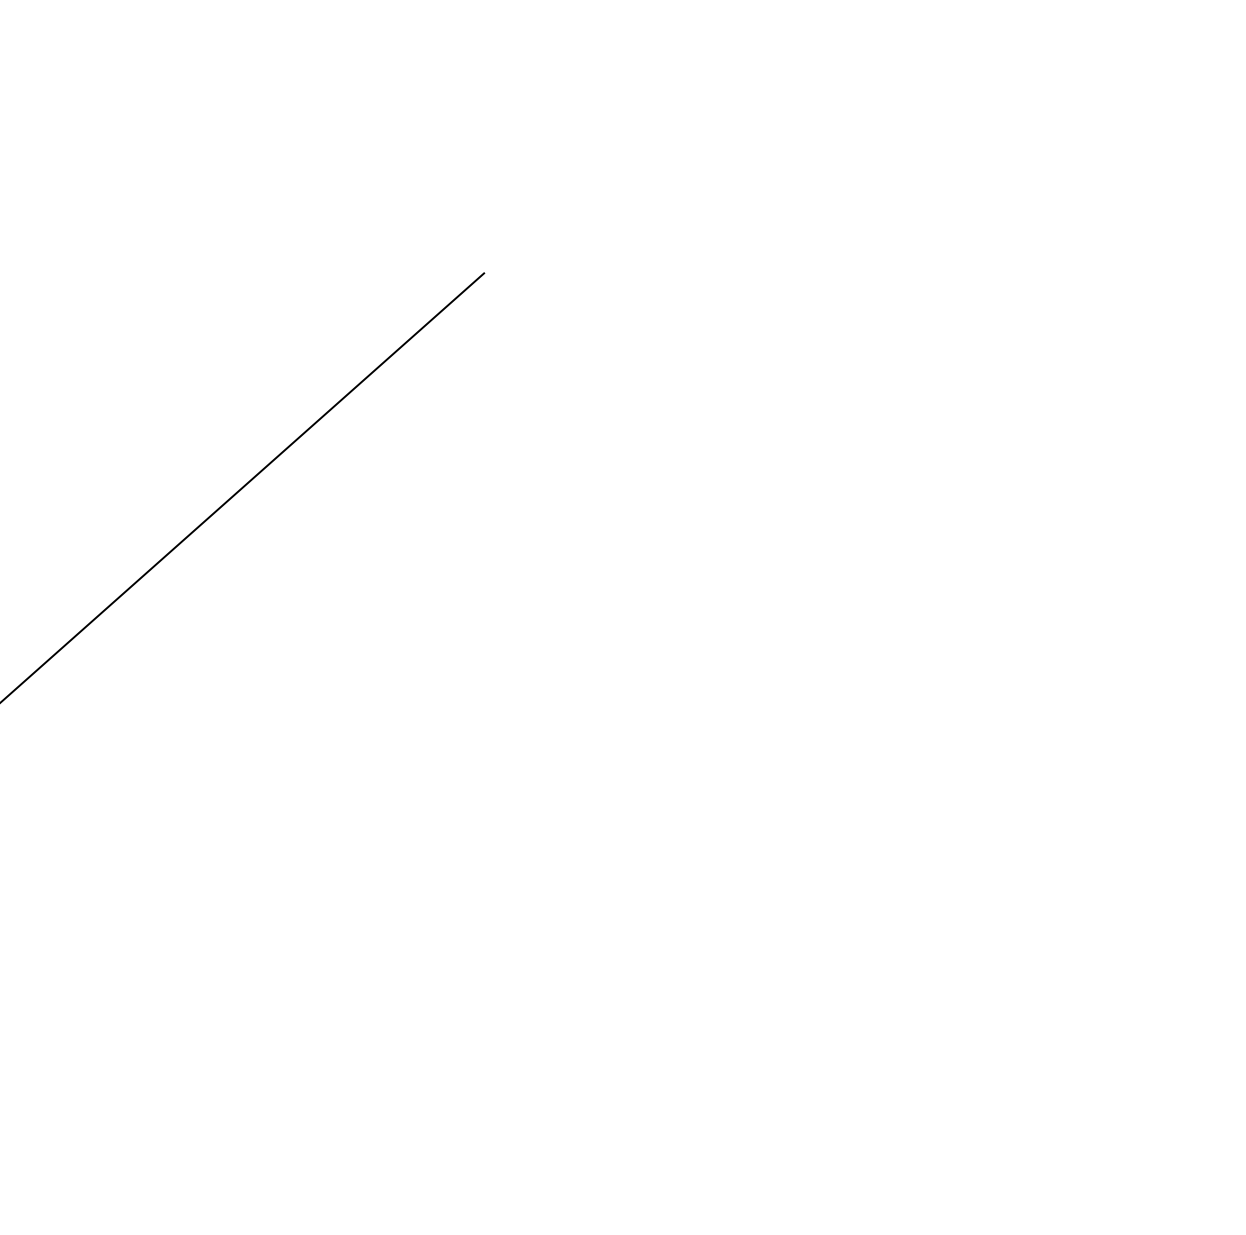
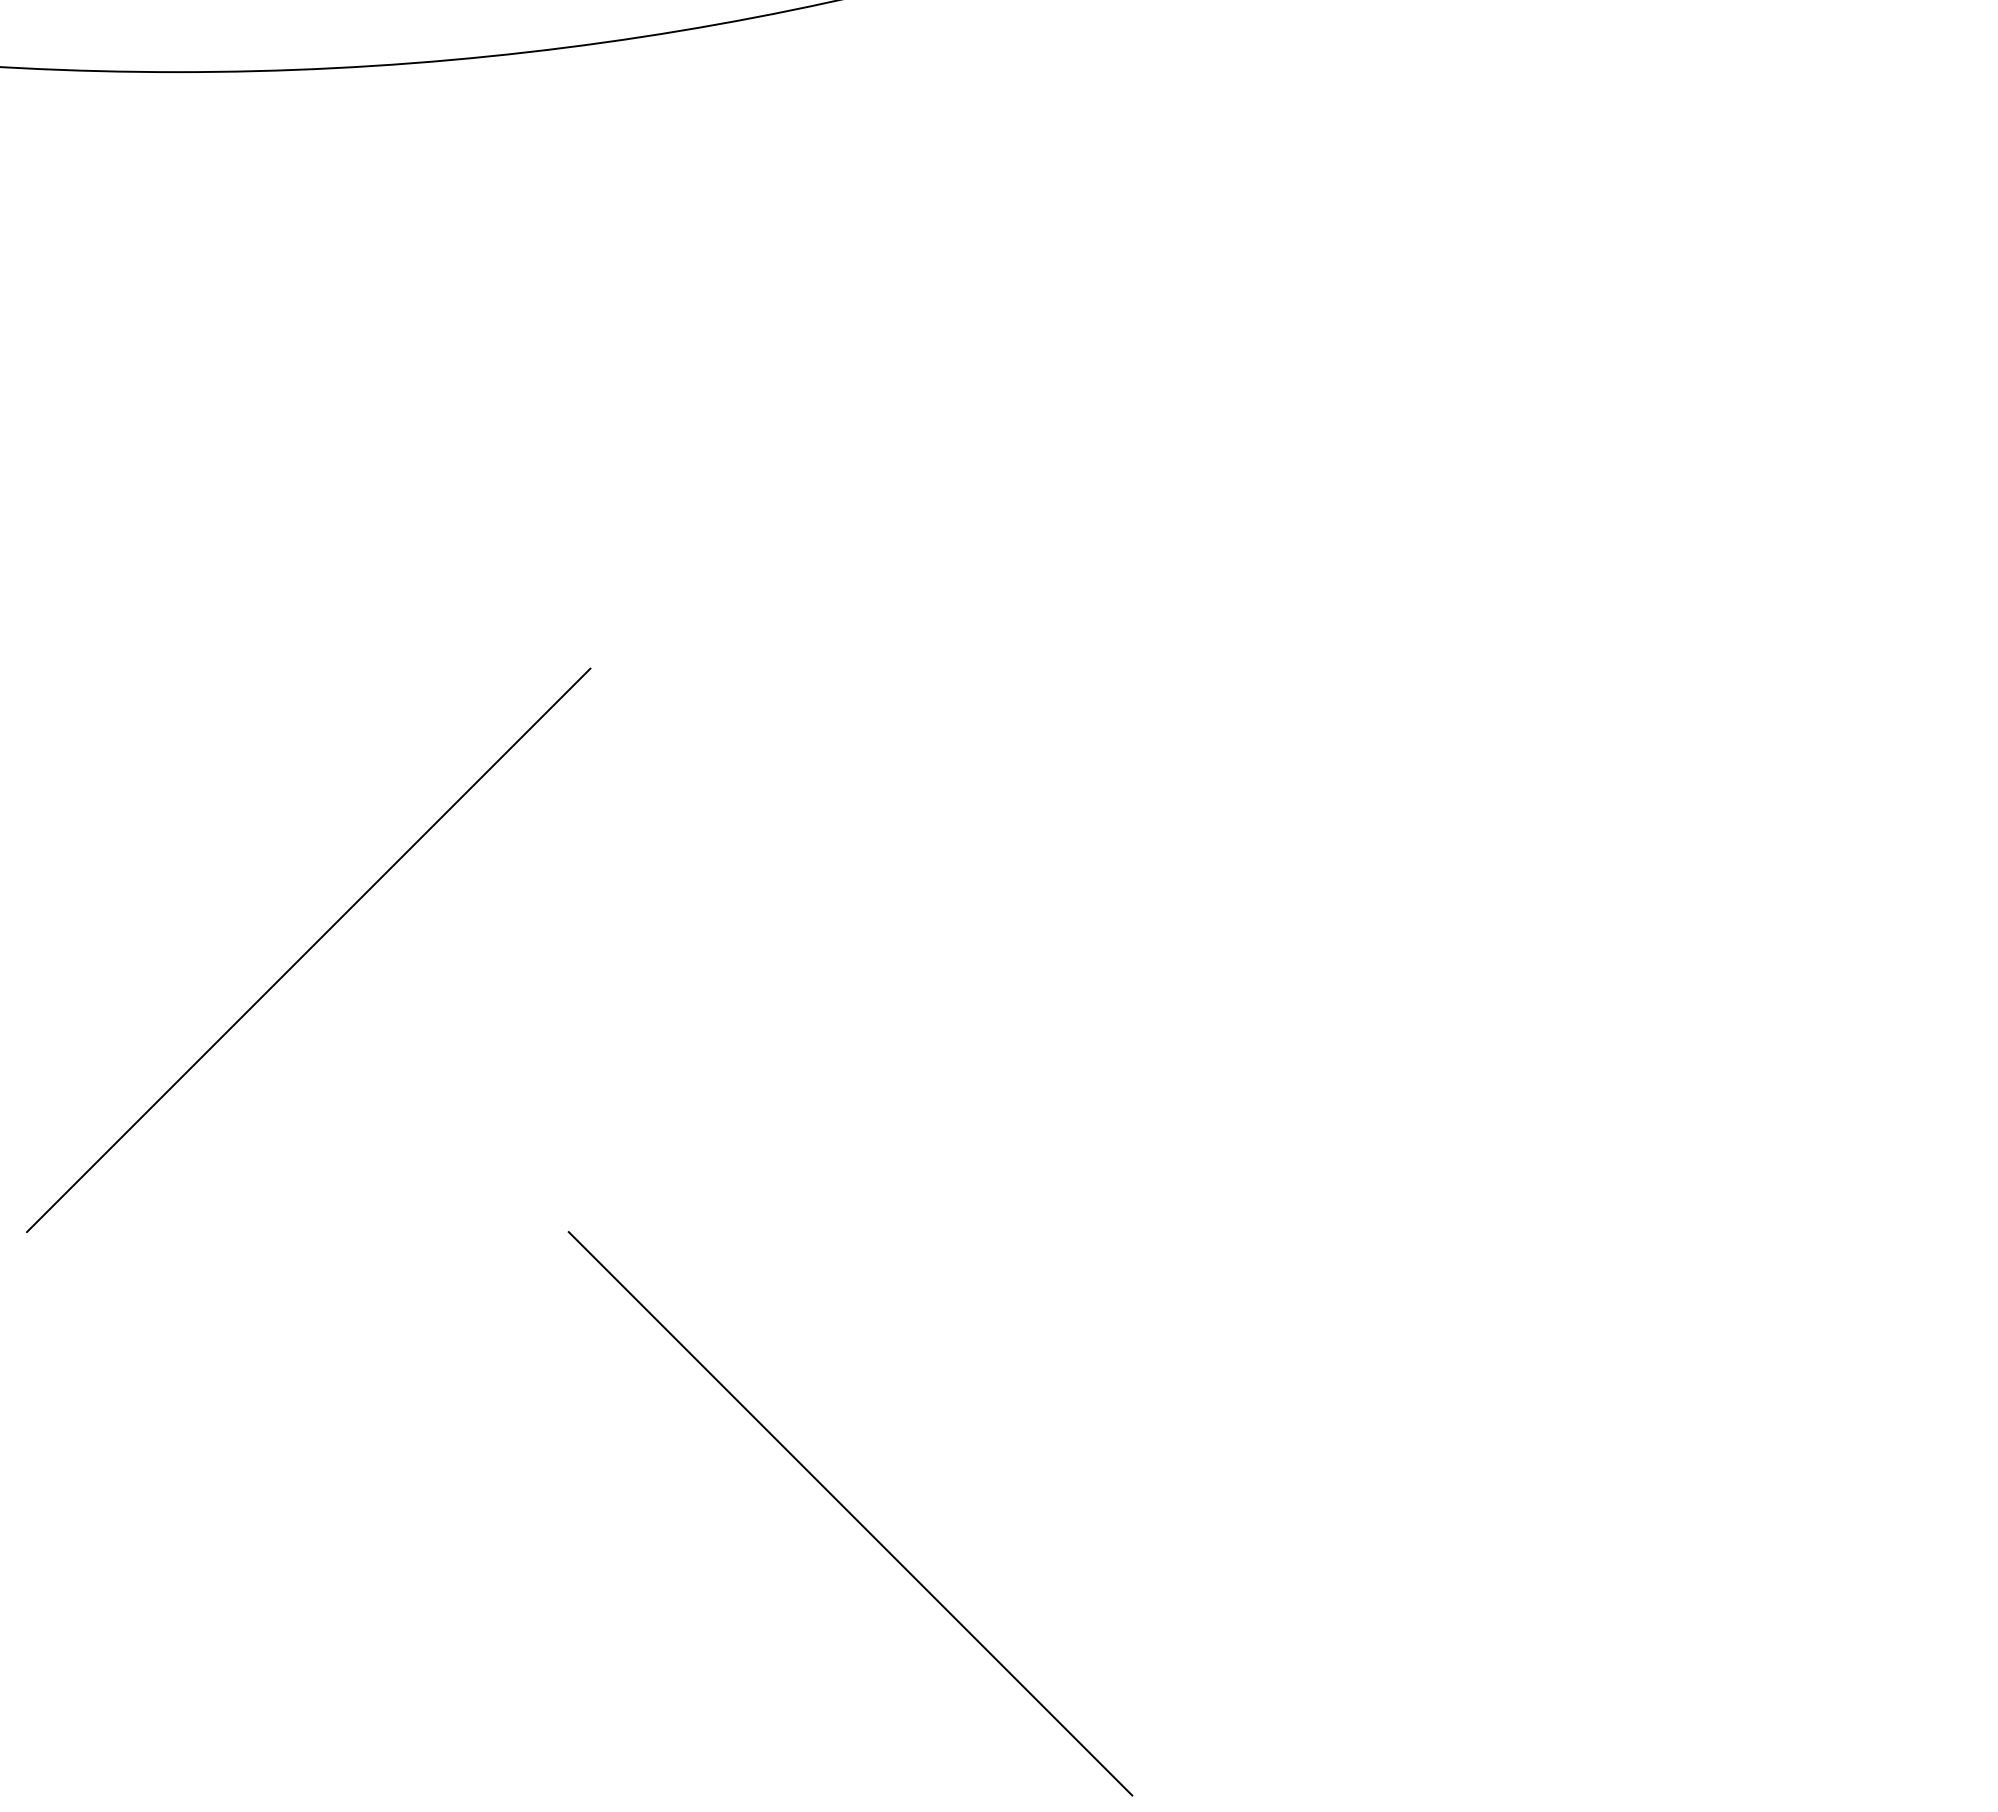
line: (657, 983) -> (850, 1513), added

